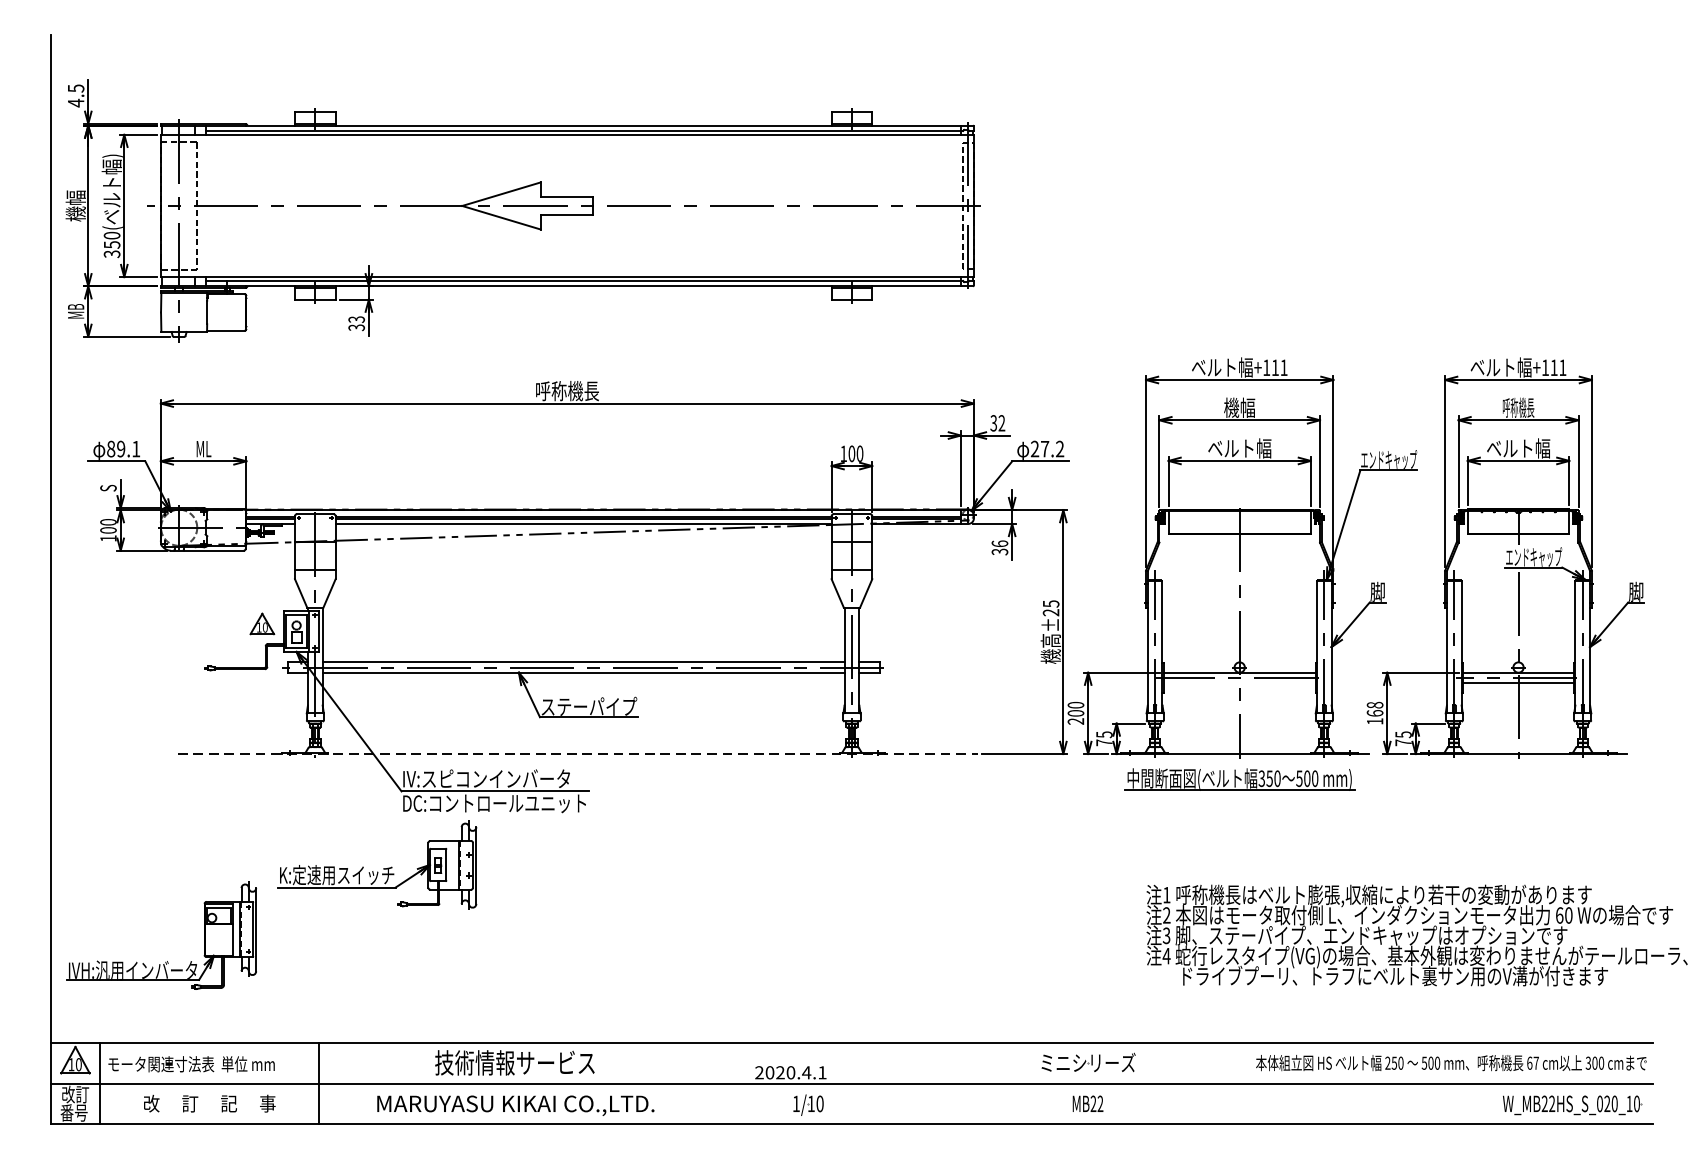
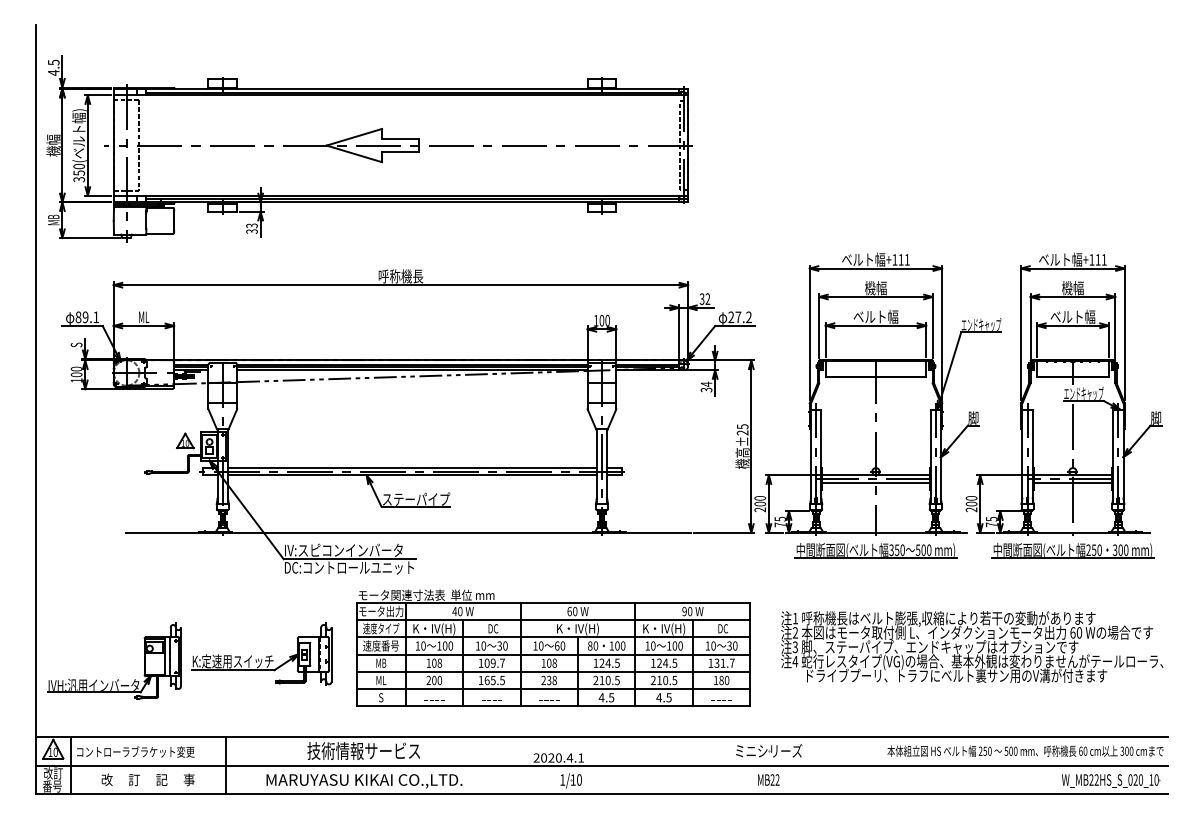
text: (1517, 408) -> (1072, 288), 呼称機長 -> 機幅
text: (999, 542) -> (706, 383), 36 -> 34
line: (1239, 682) -> (875, 482), added
text: (1374, 713) -> (971, 504), 168 -> 200
line: (578, 753) -> (408, 532), dashed -> solid
part: (1517, 779) -> (1072, 550), added
part: (377, 863) -> (261, 653), moved
part: (783, 916) -> (553, 647), added
text: (1417, 934) -> (972, 646), moved
text: (1536, 1062) -> (1085, 750), 67 -> 60
text: (191, 1063) -> (135, 751), モータ関連寸法表  単位 mm -> コントローラブラケット変更

